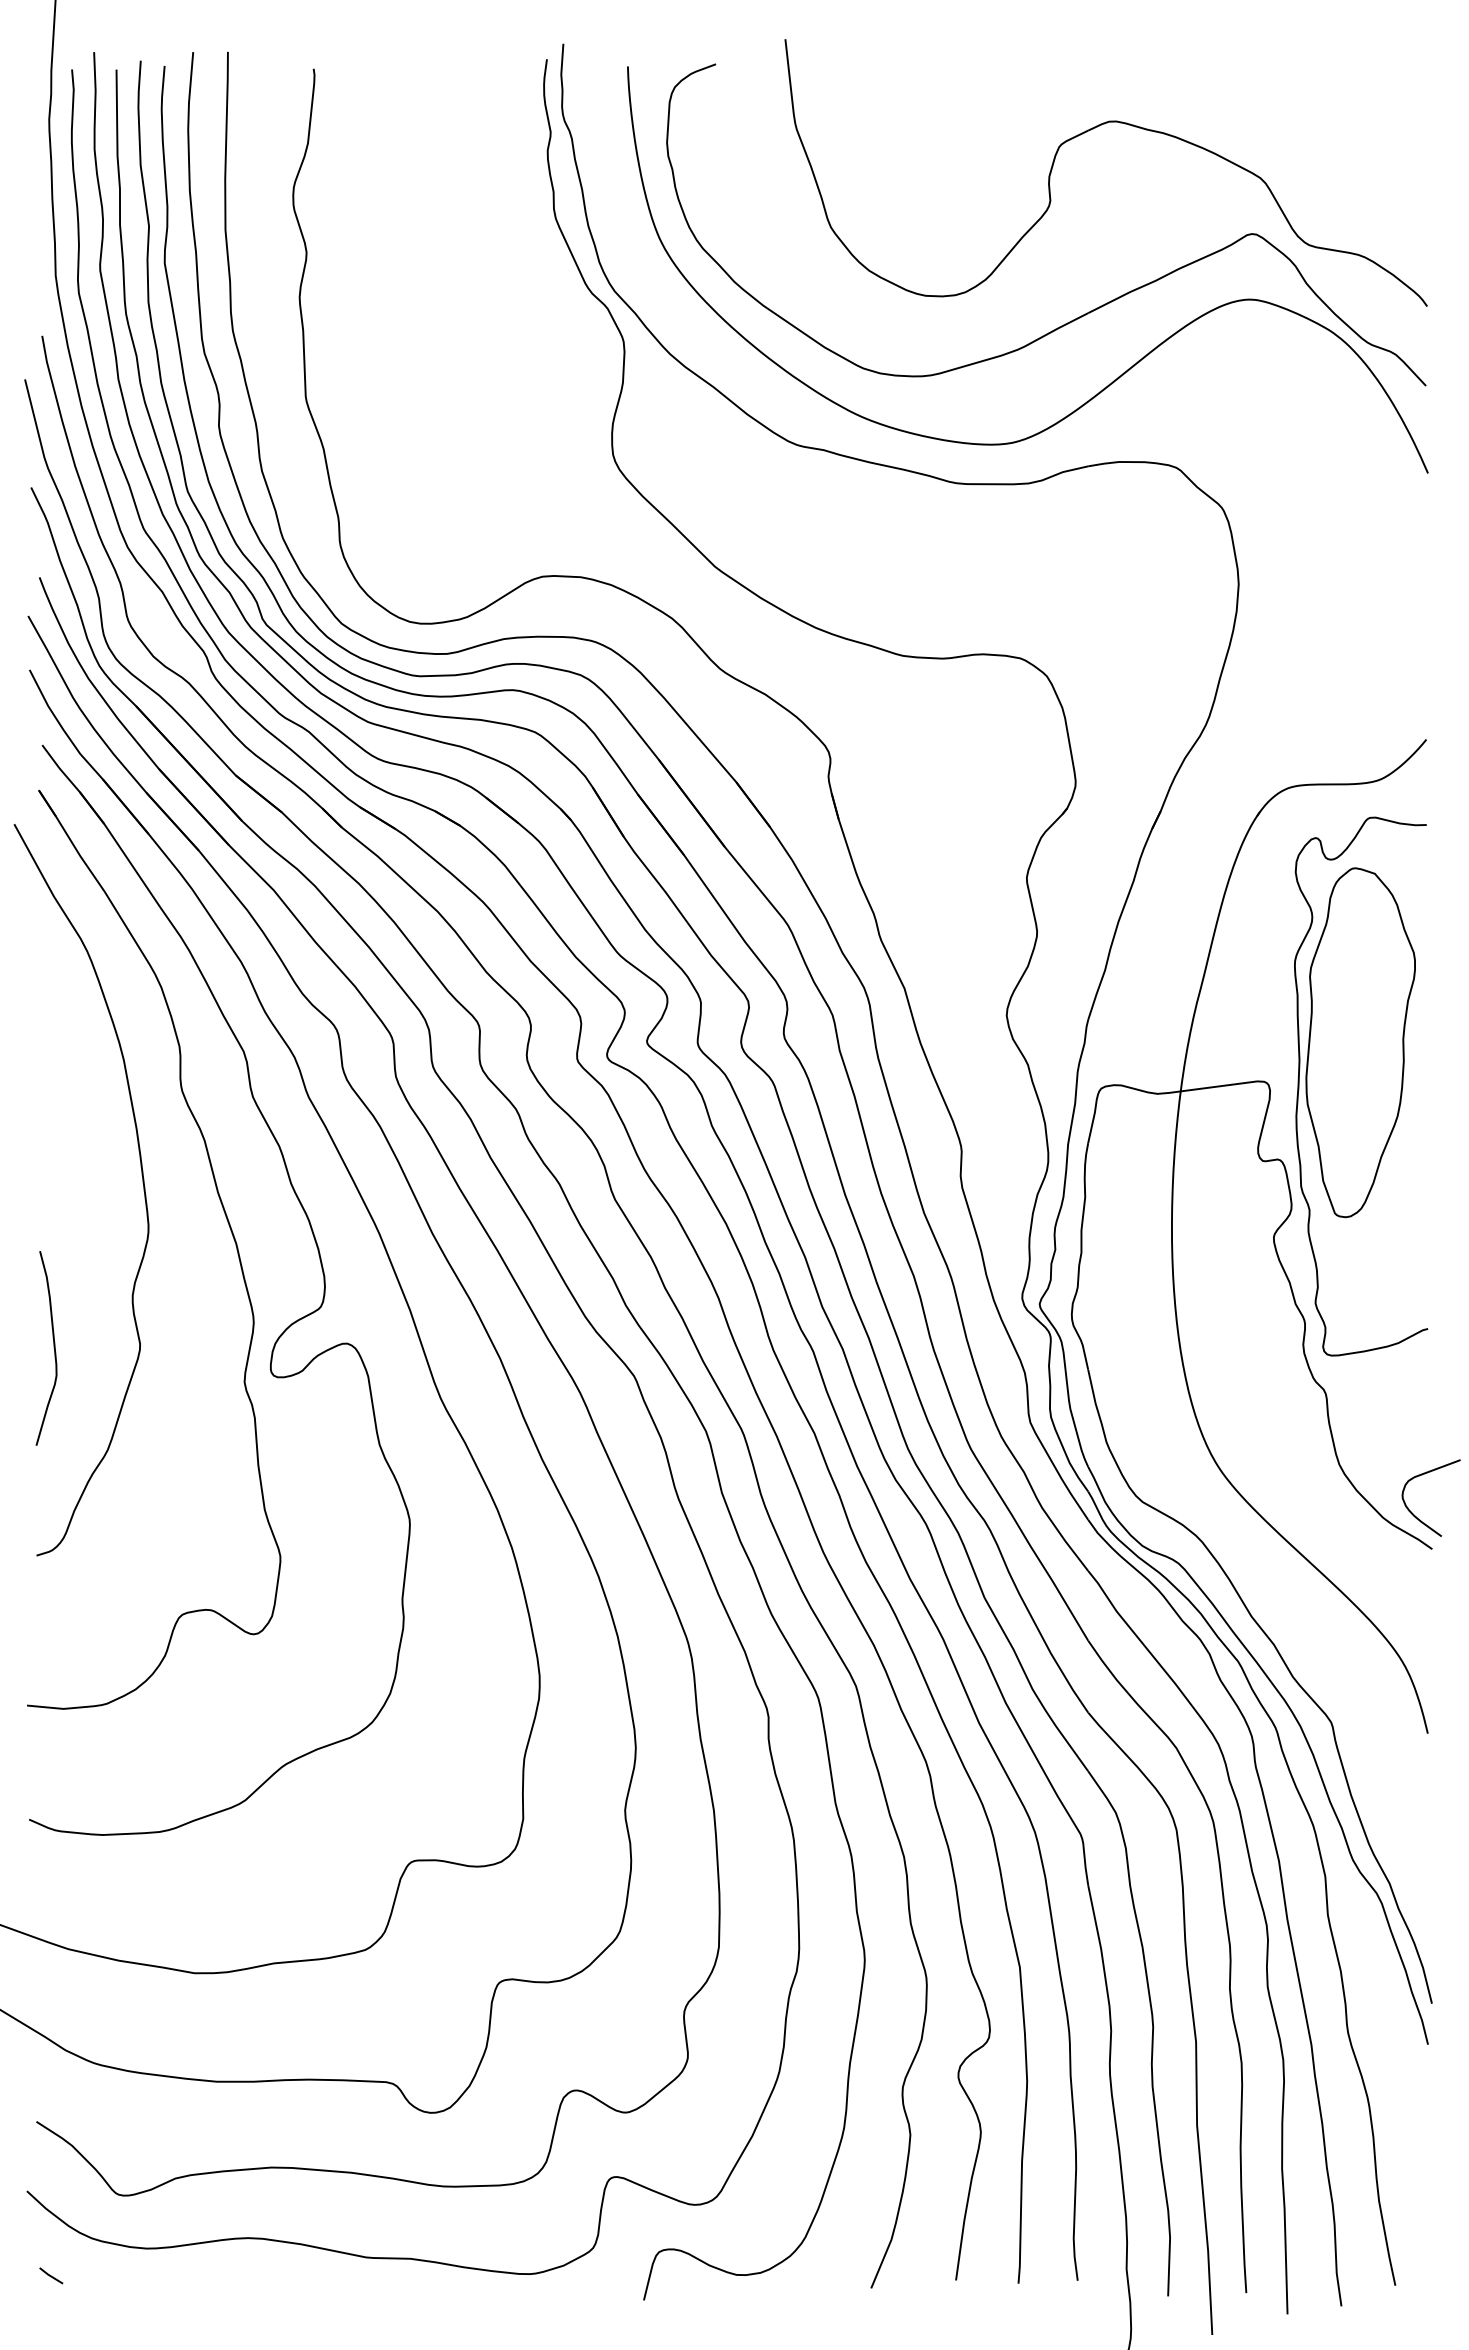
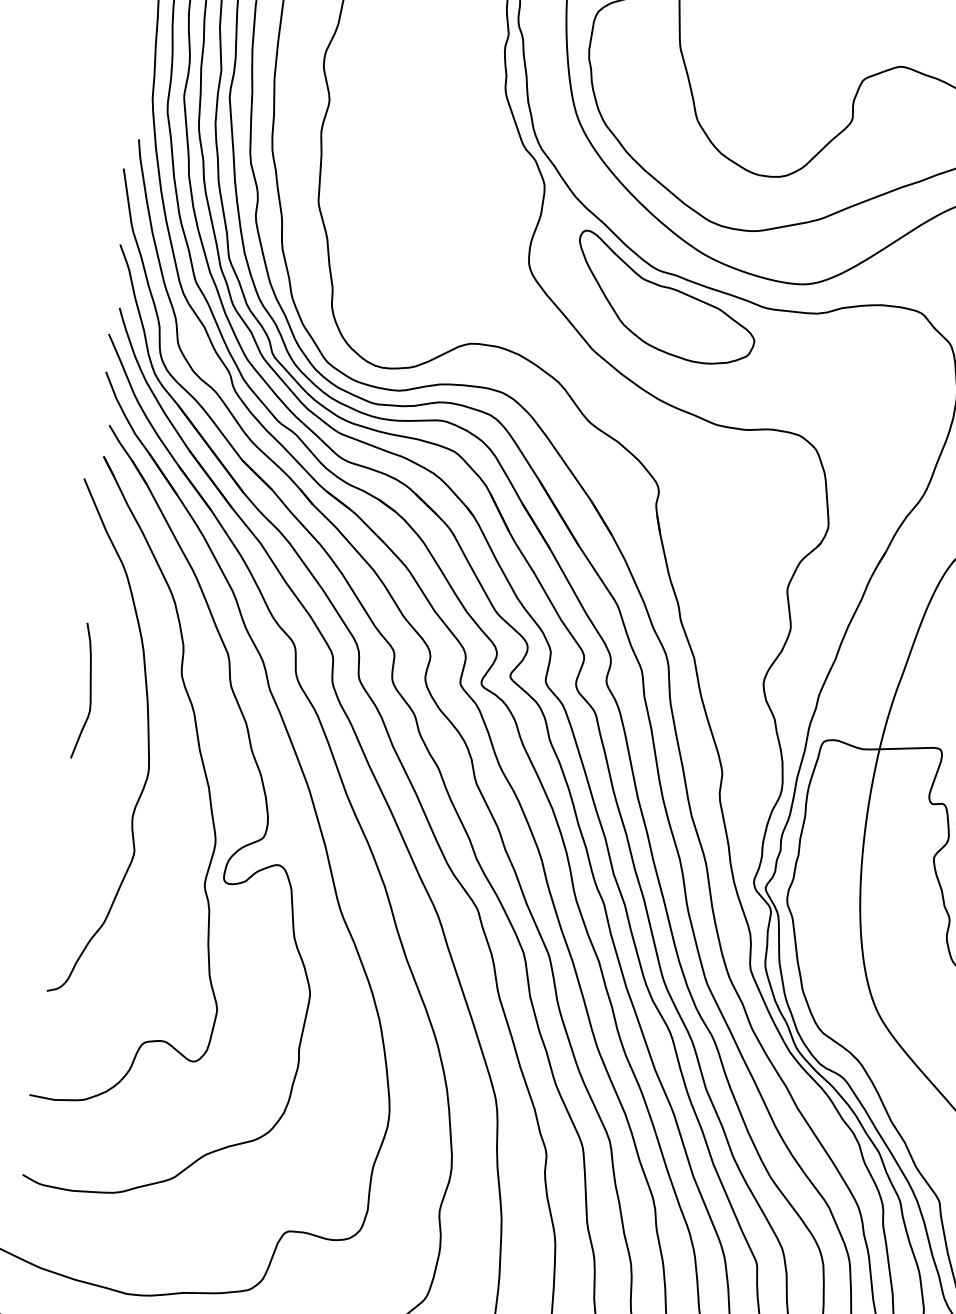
part: (812, 484) -> (666, 298), added
curve: (53, 1348) -> (89, 691), moved

